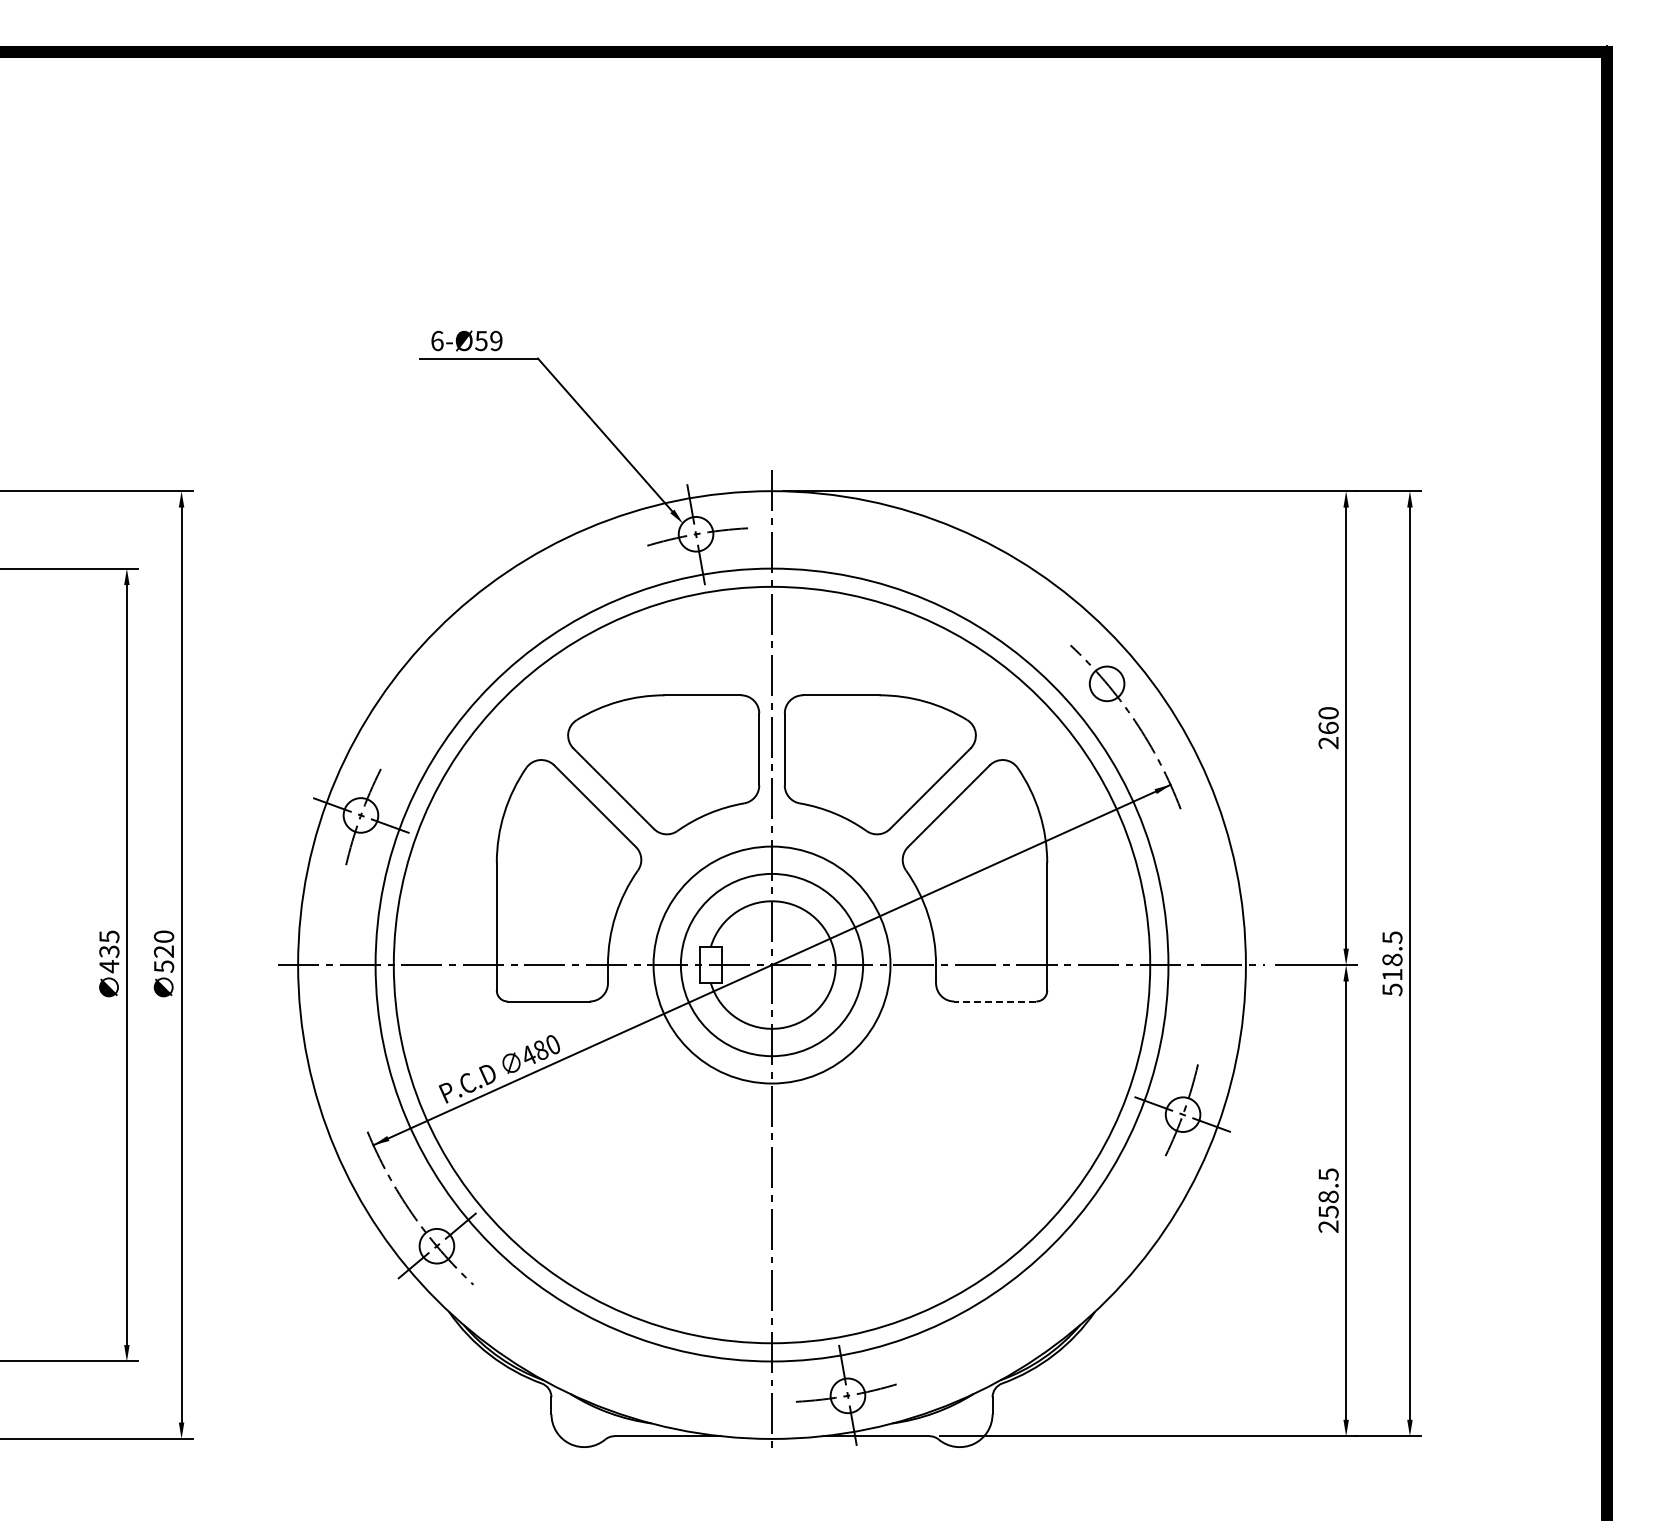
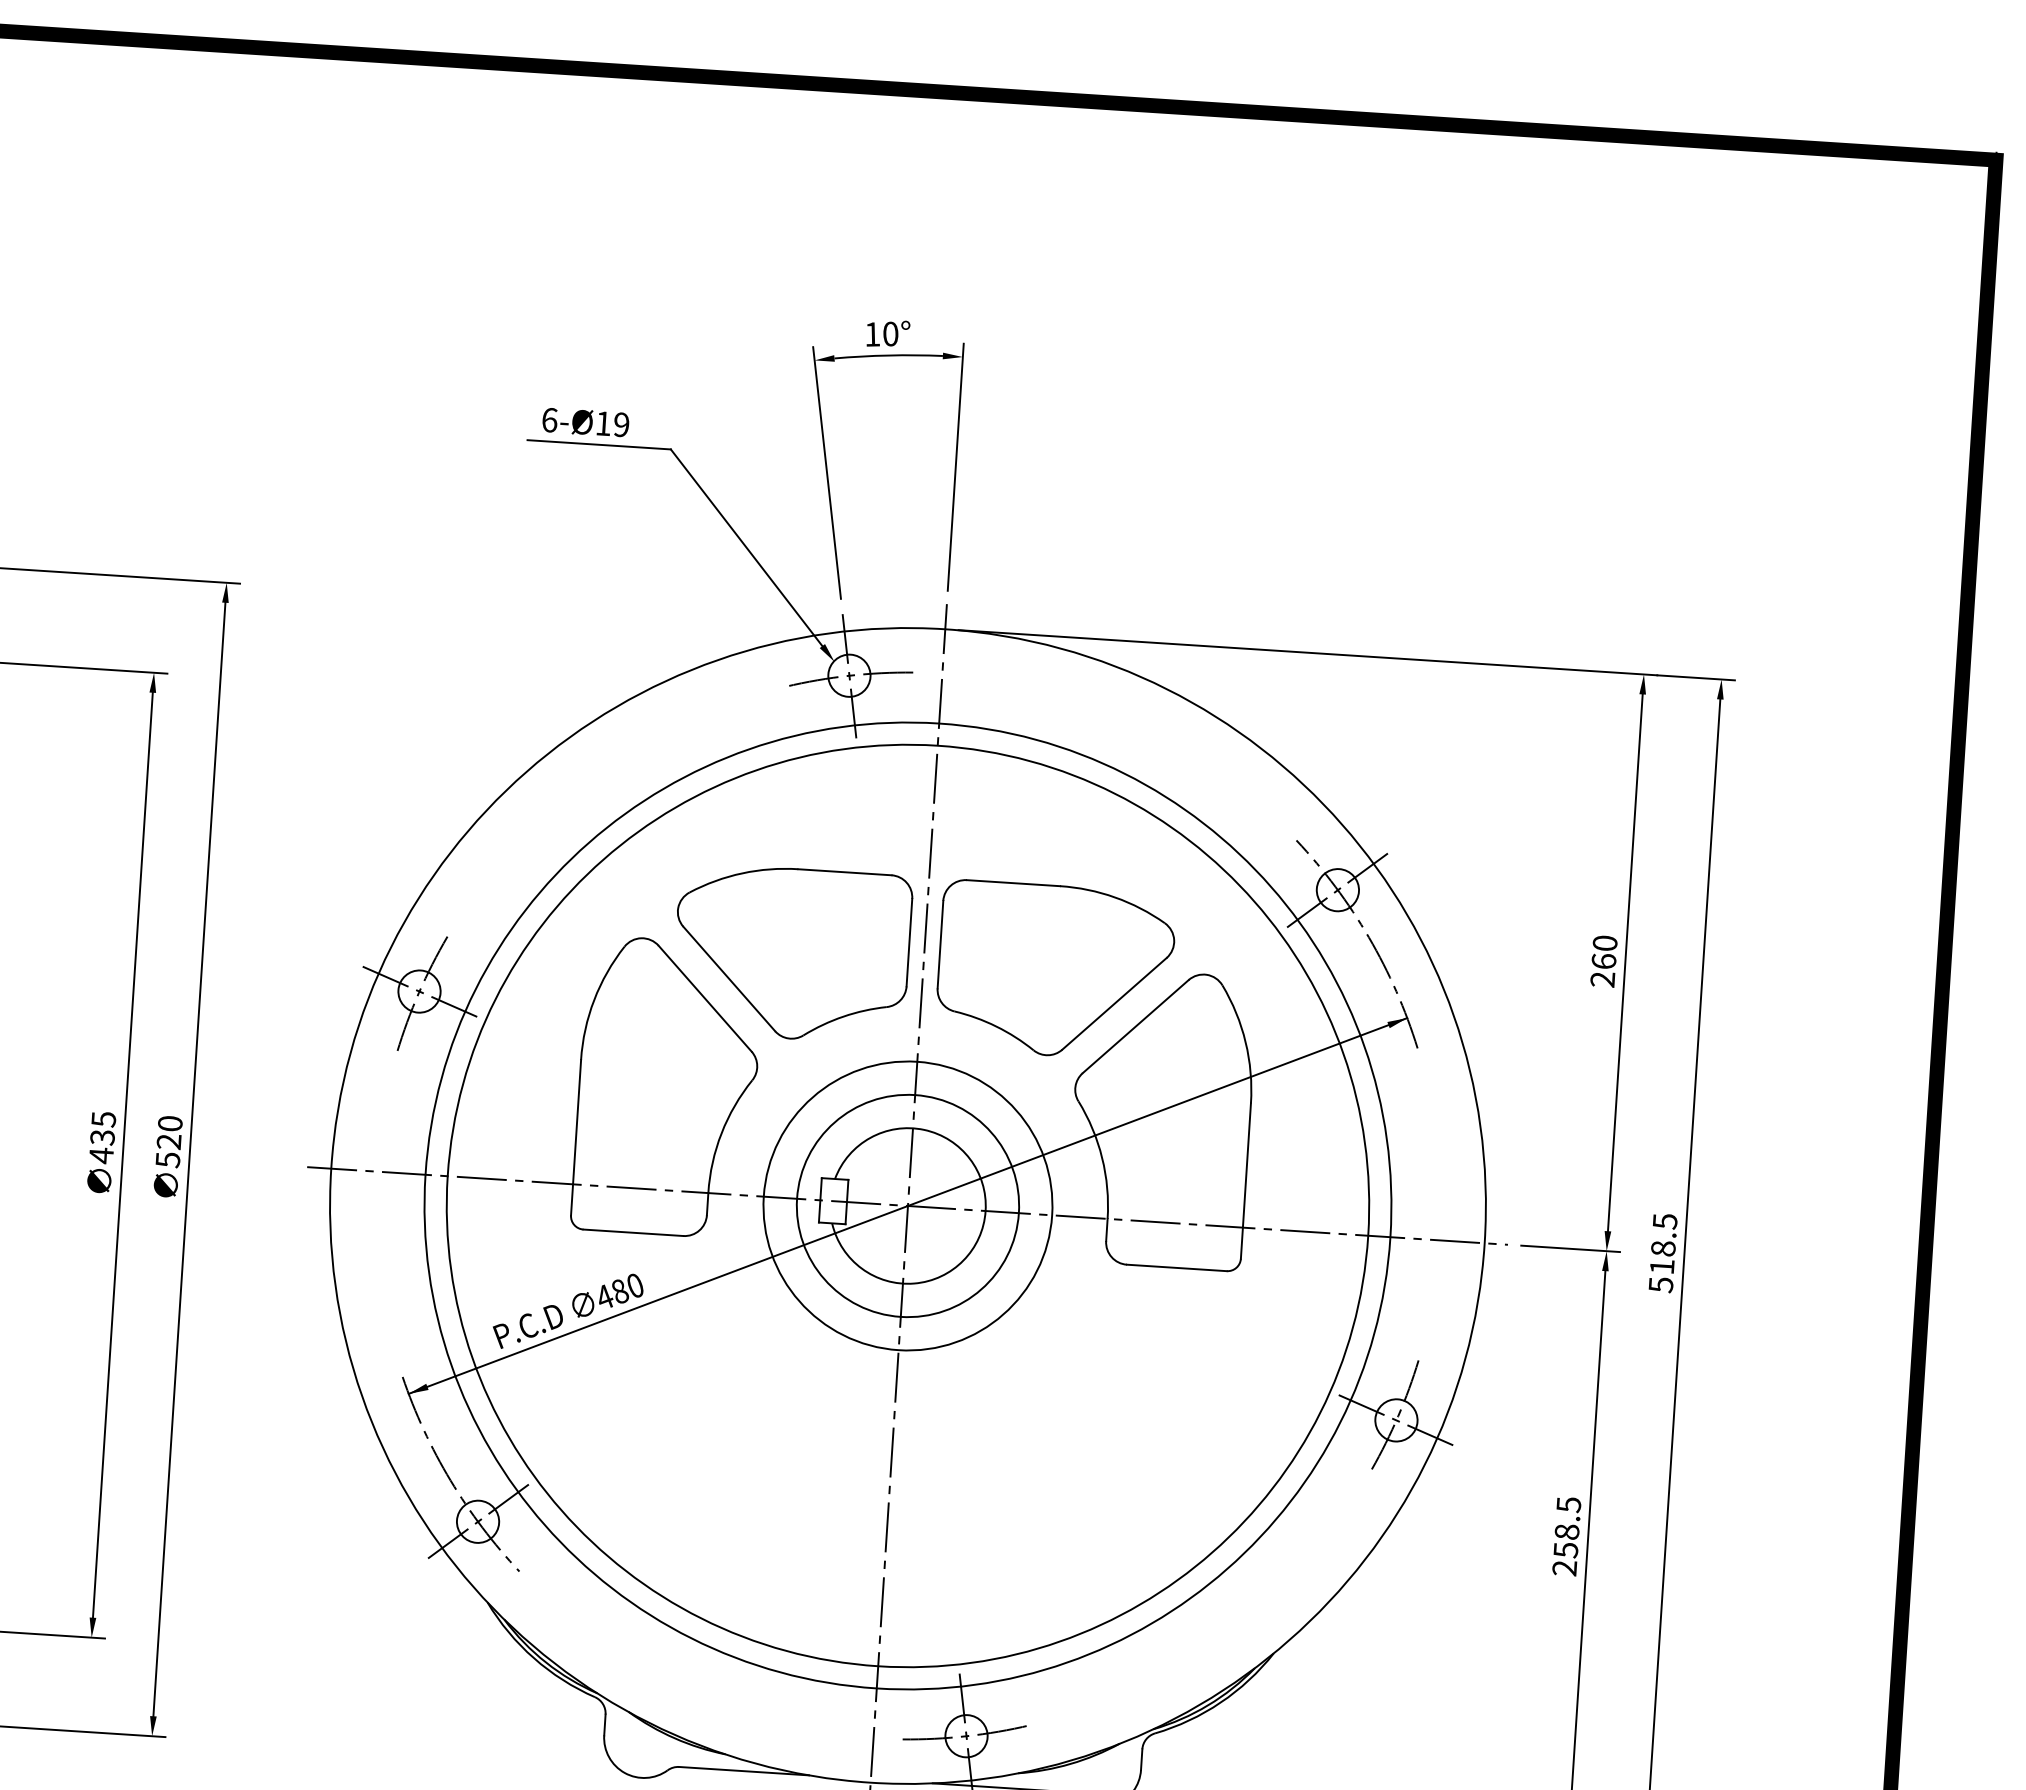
text: (481, 341) -> (603, 424), 6-Ø59 -> 6-Ø19
part: (667, 365) -> (827, 468), added
line: (1107, 683) -> (1338, 889), added
line: (994, 1001) -> (1175, 1267), dashed -> solid

